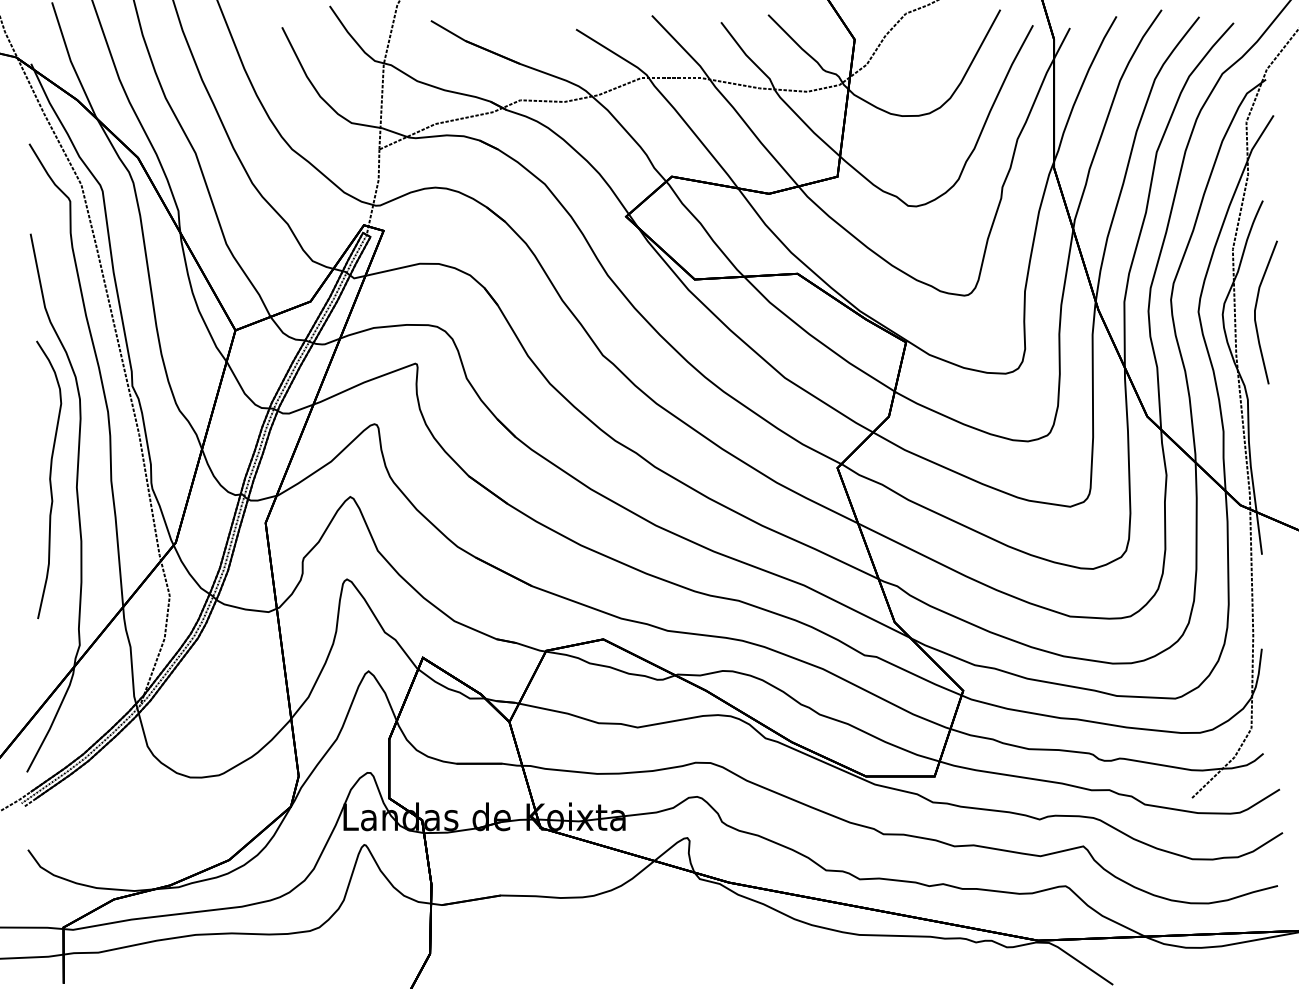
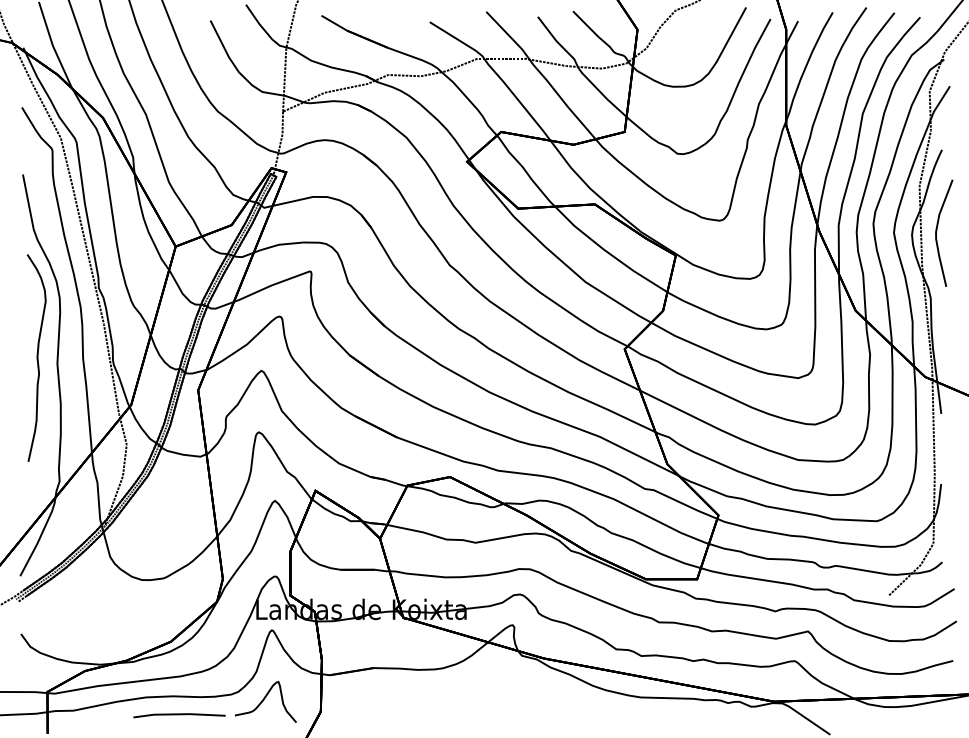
part: (287, 957) -> (214, 714), added

